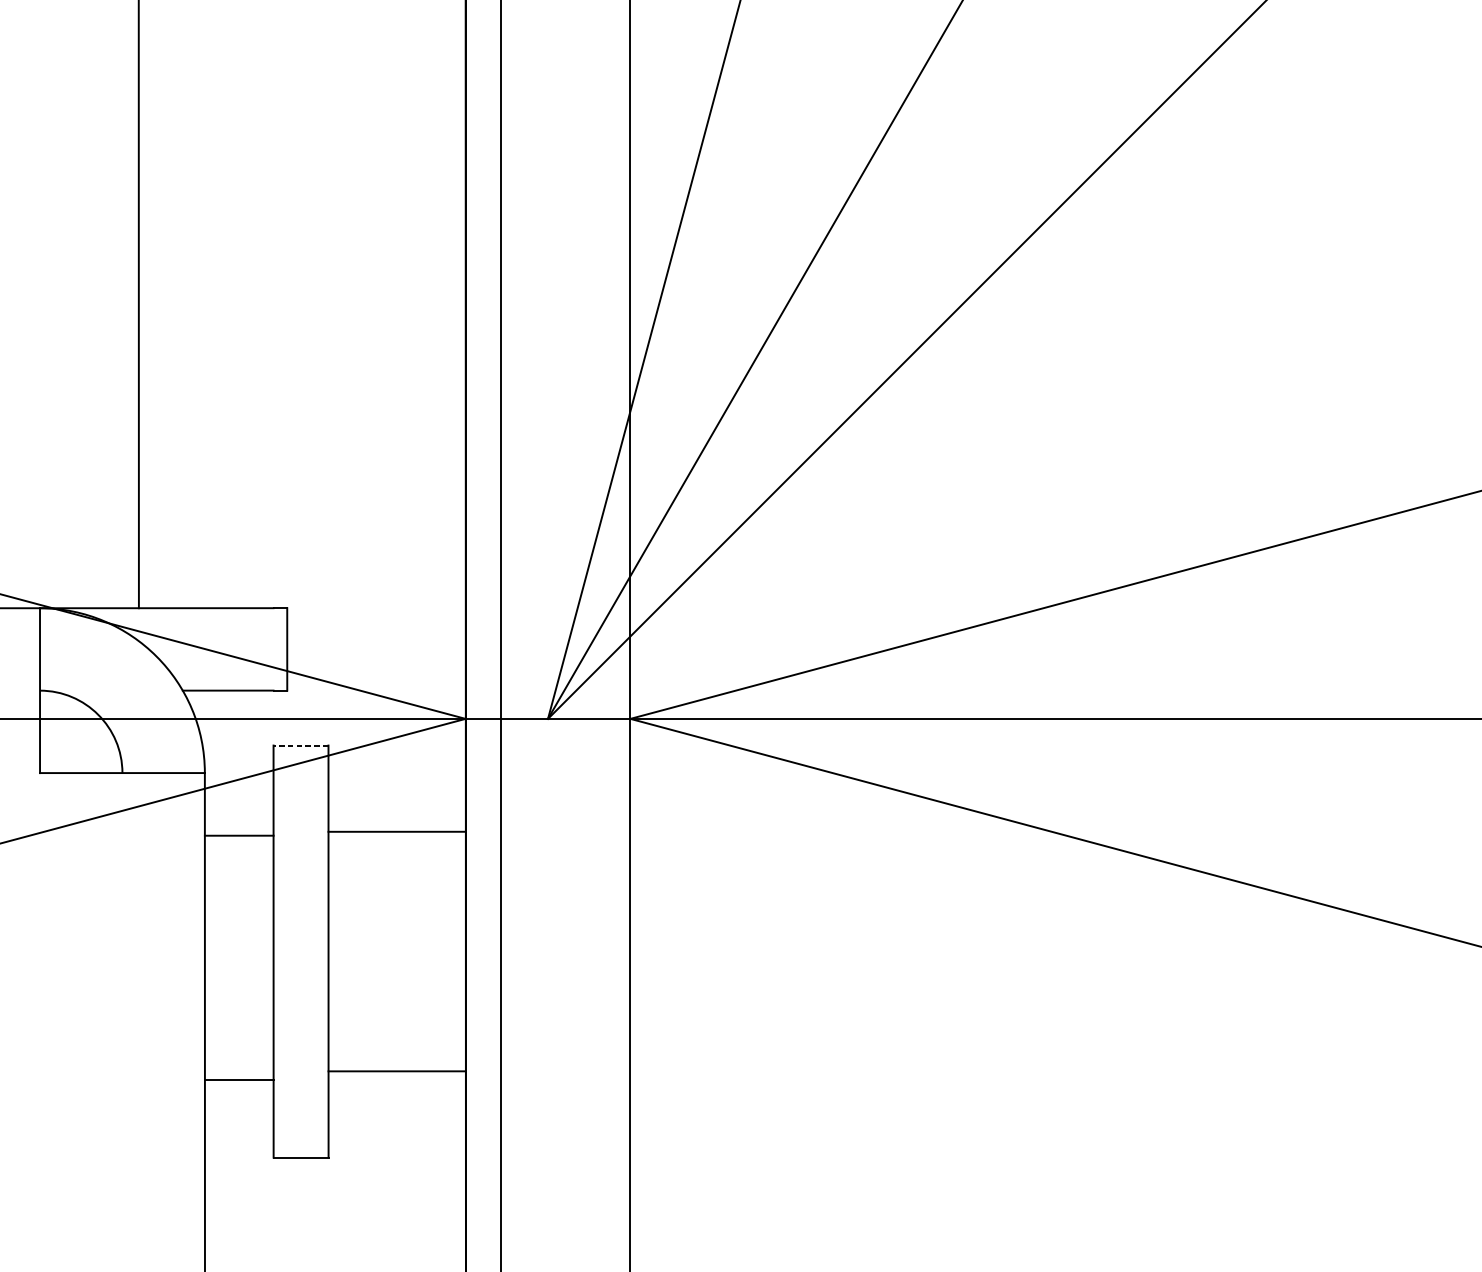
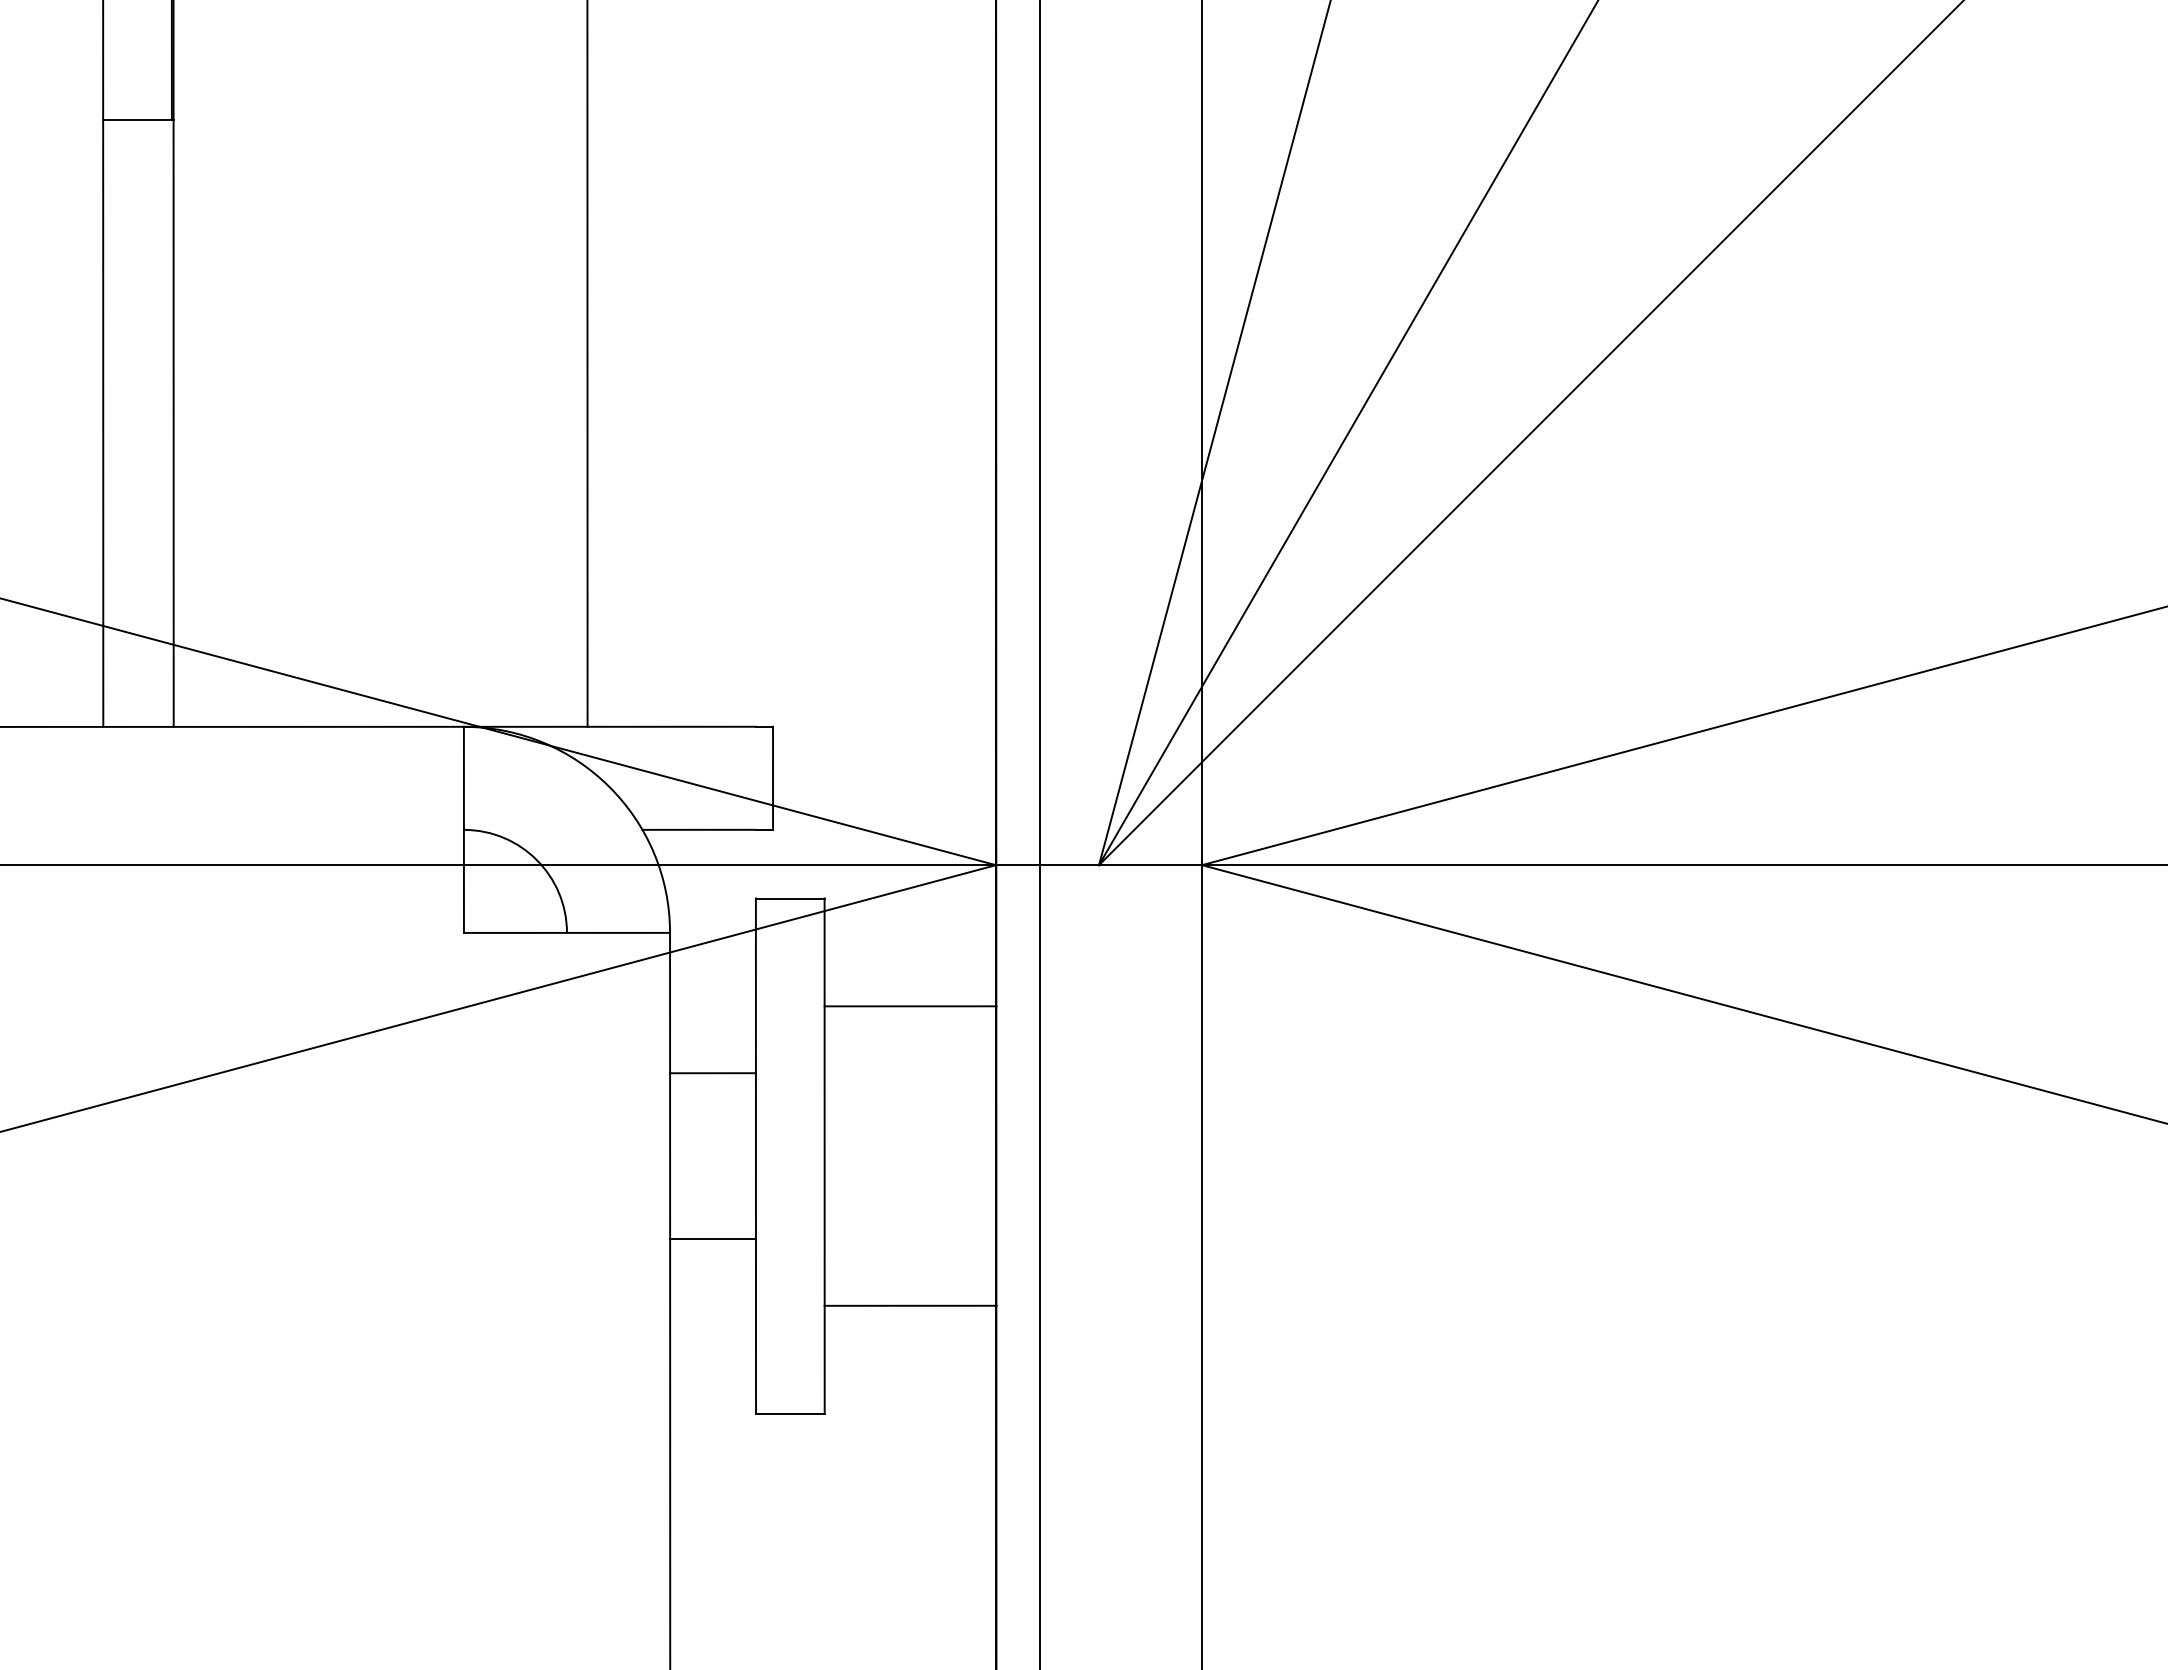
line: (300, 745) -> (789, 898), dashed -> solid
line: (238, 835) -> (712, 1073), moved
line: (238, 1079) -> (712, 1238), moved

